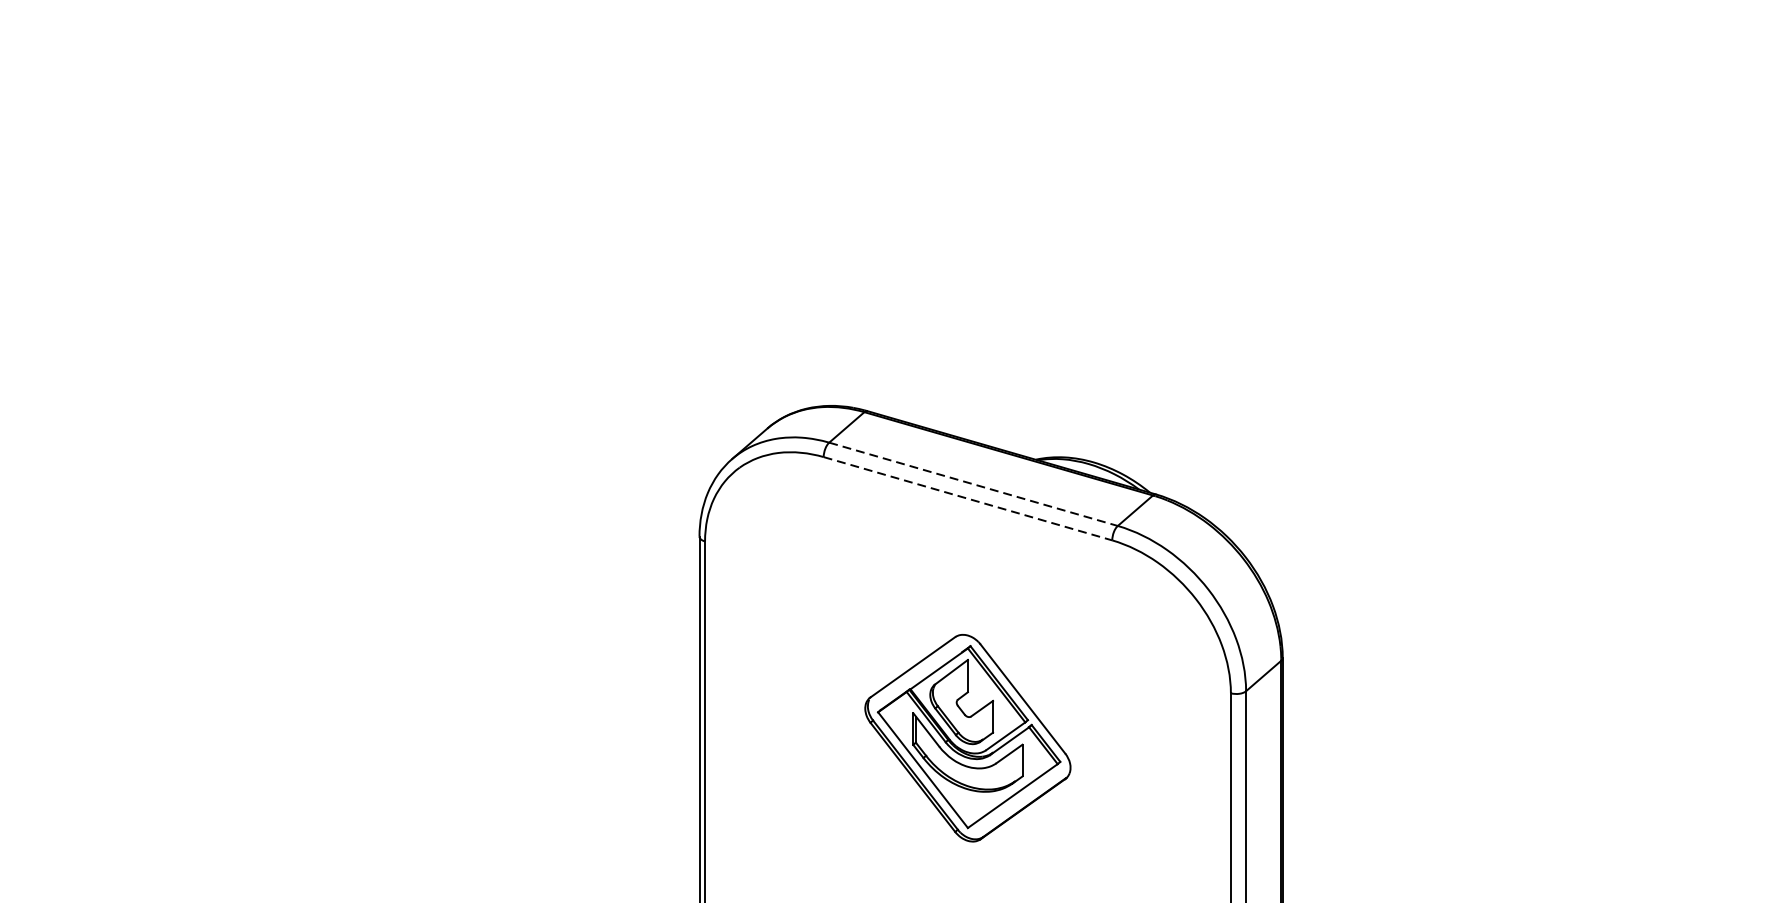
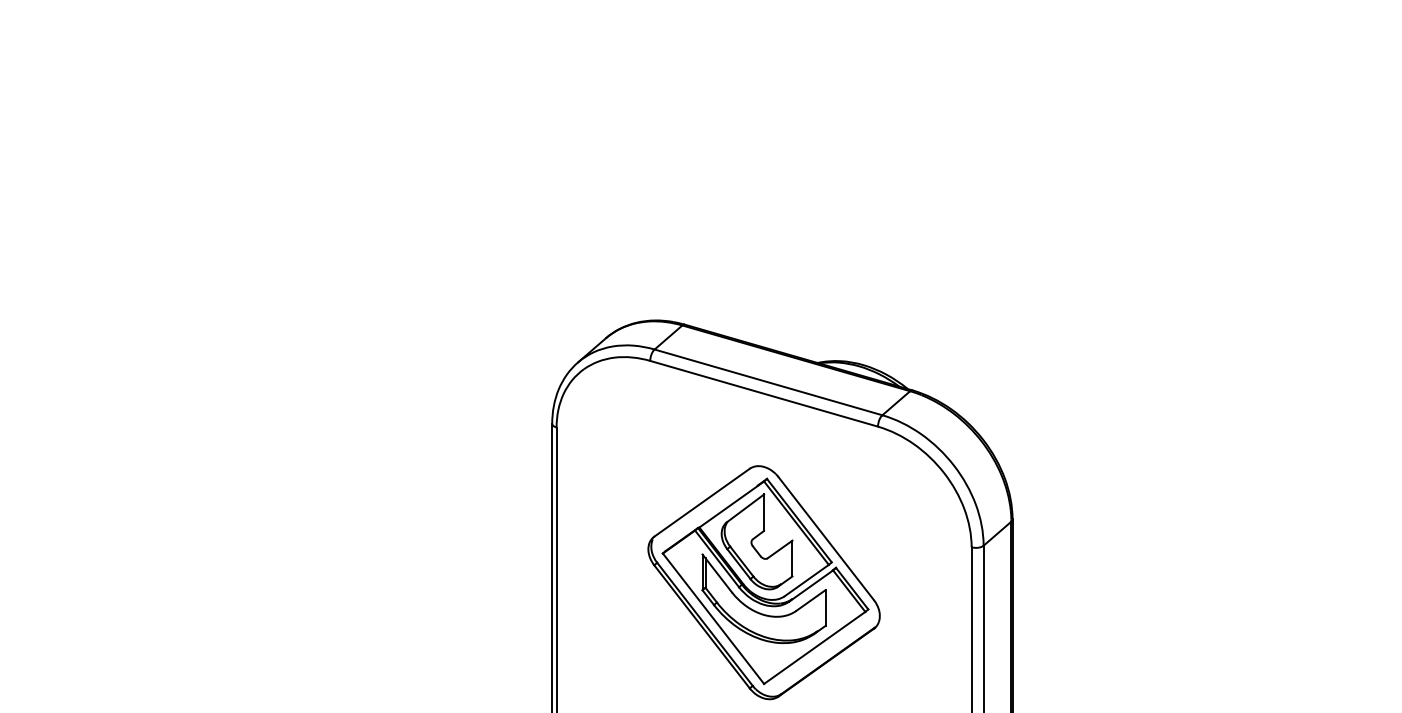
line: (973, 484) -> (768, 382), dashed -> solid
line: (968, 498) -> (764, 393), dashed -> solid
part: (967, 737) -> (763, 582), size x1.43

